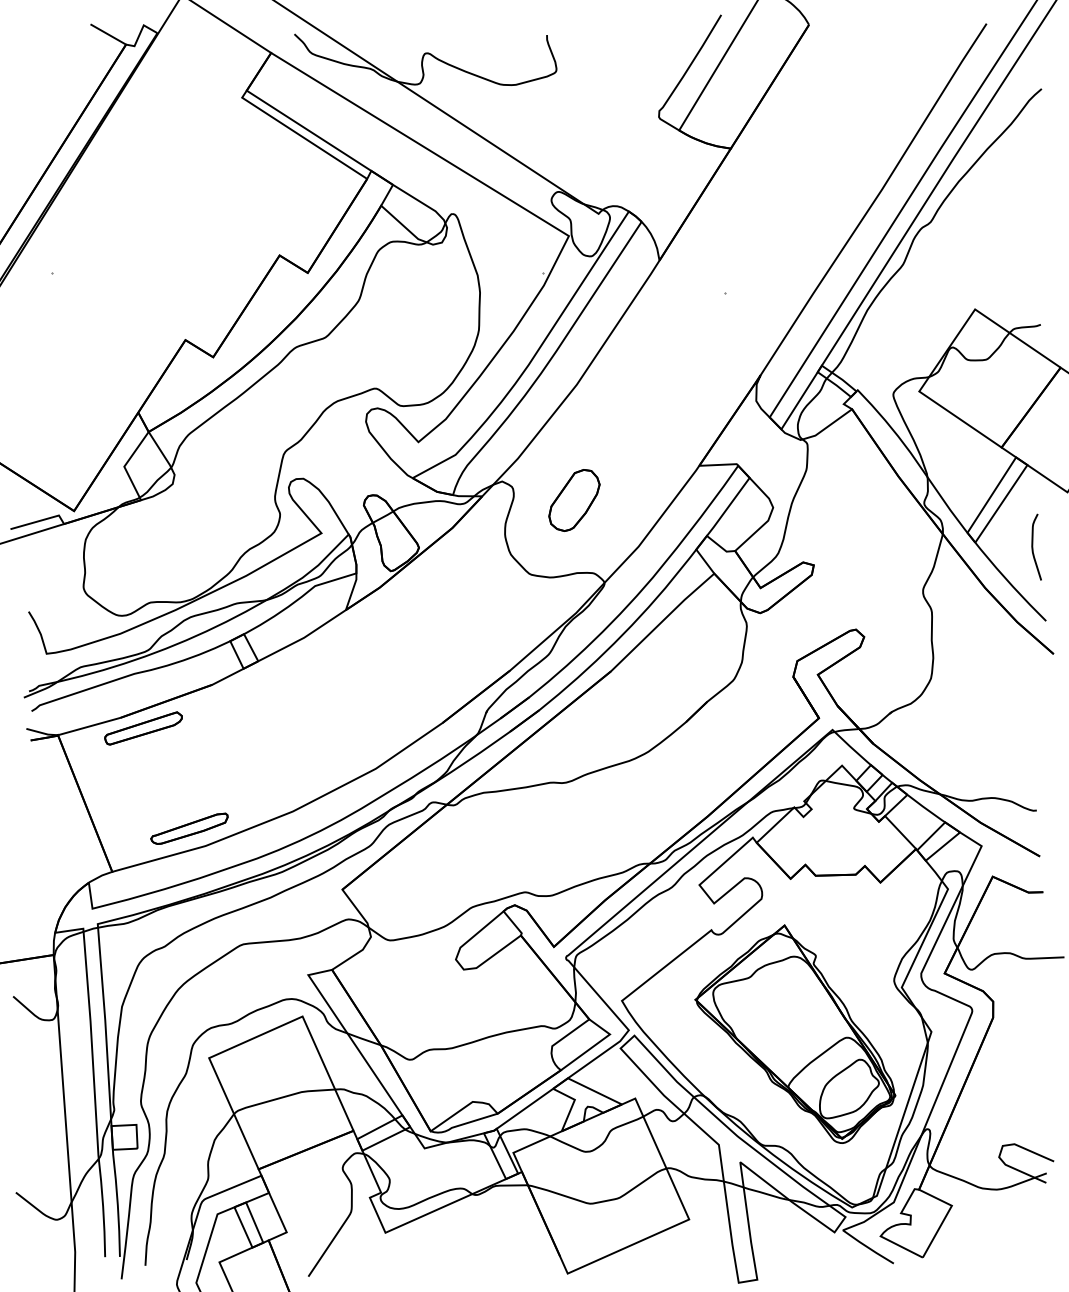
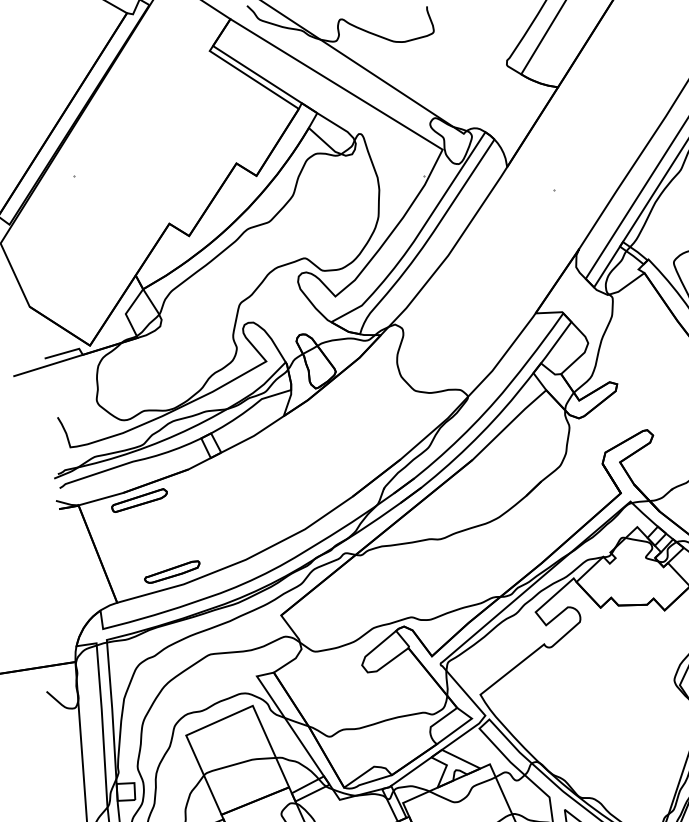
part: (574, 500) -> (446, 338), removed
part: (795, 1033) -> (604, 717), removed

